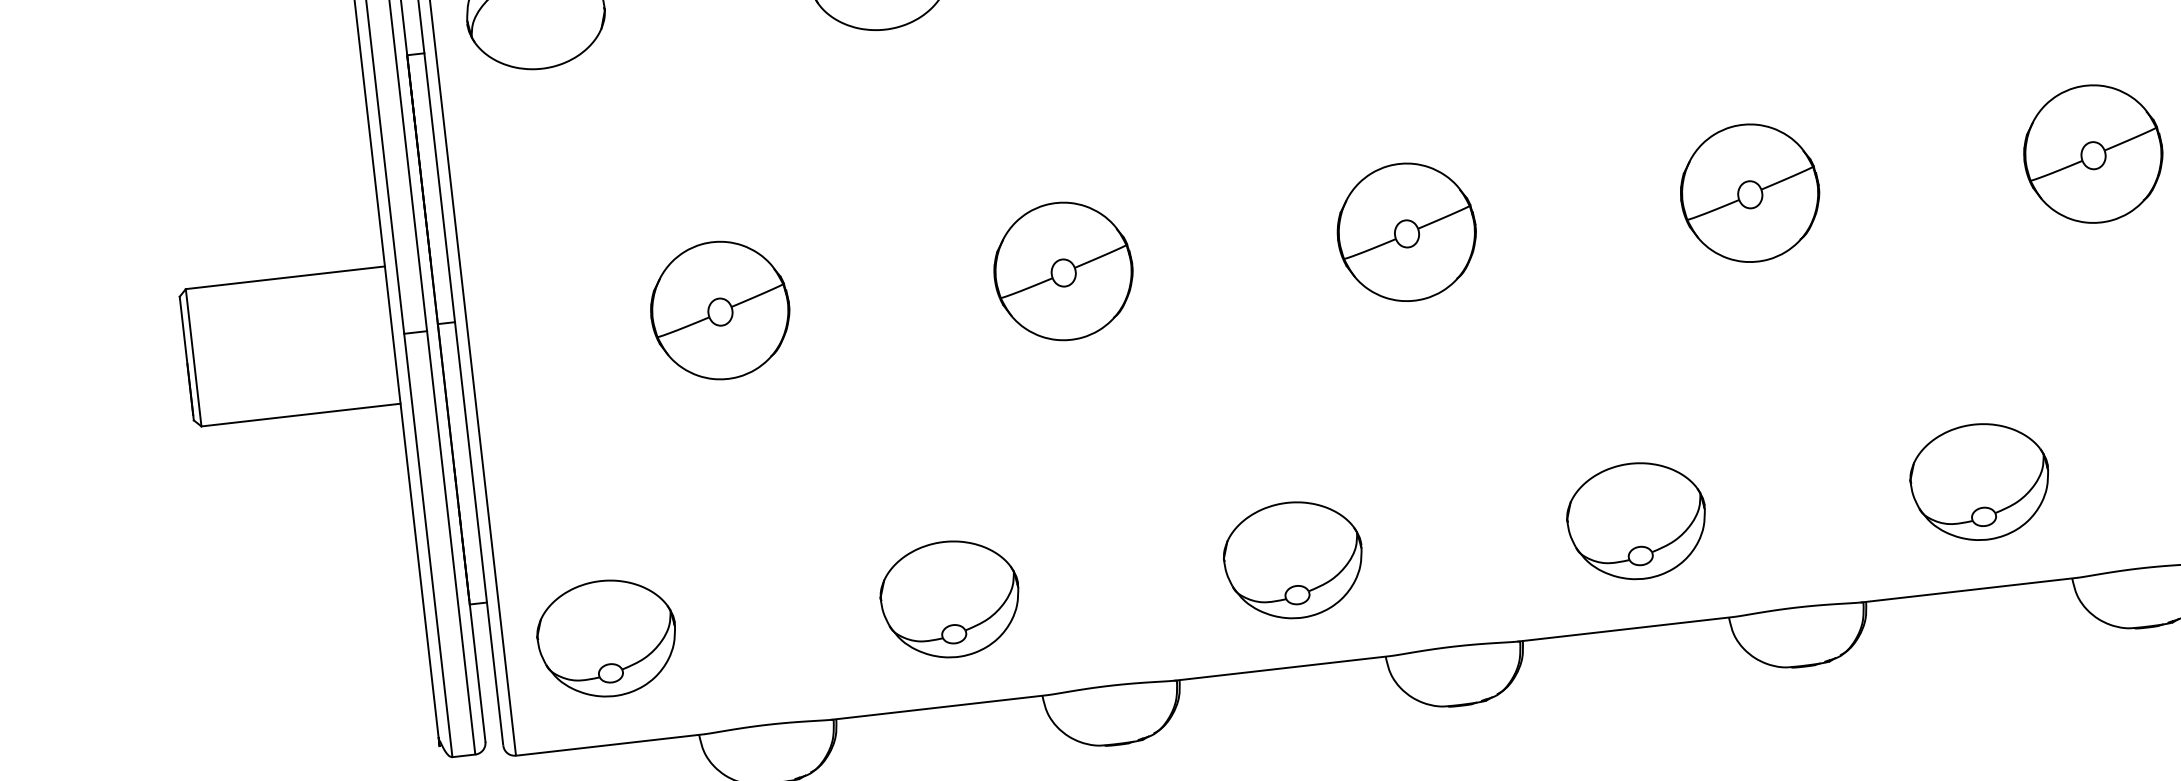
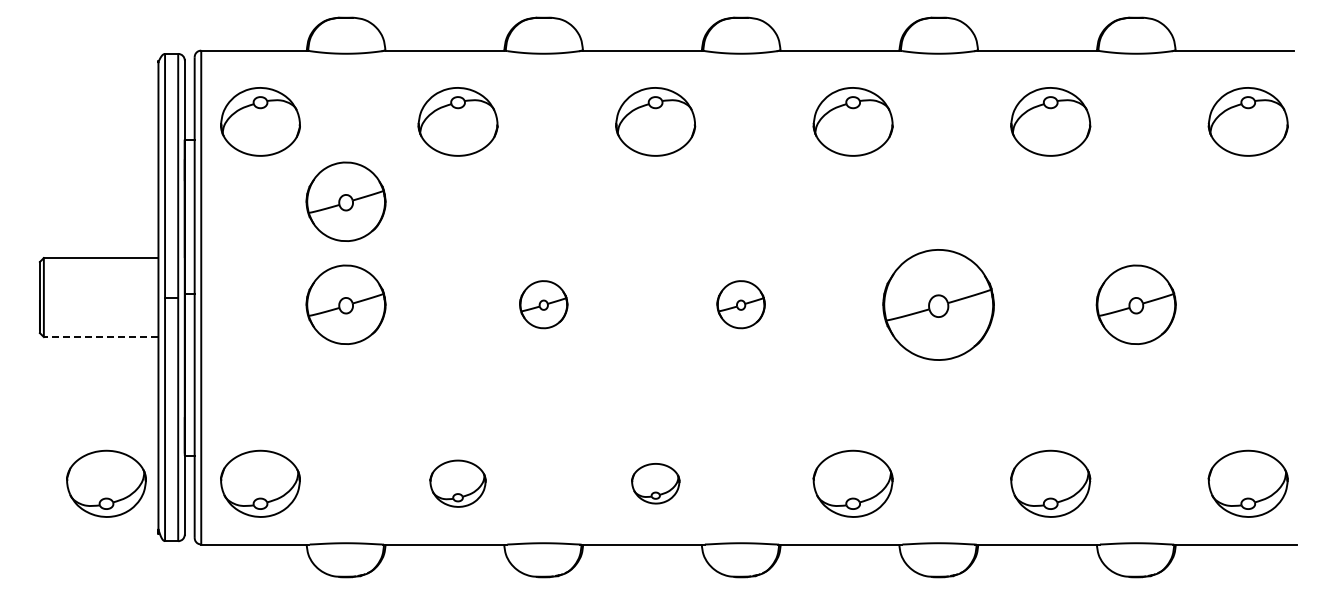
part: (698, 131) -> (345, 201), added
part: (1749, 192) -> (938, 304), size x1.4
part: (1405, 231) -> (740, 304), size x0.6
part: (1063, 270) -> (543, 304), size x0.6
line: (299, 415) -> (100, 337), solid -> dashed
part: (1293, 559) -> (655, 483), size x0.6
part: (949, 598) -> (457, 483), size x0.7
part: (339, 668) -> (106, 483), added

